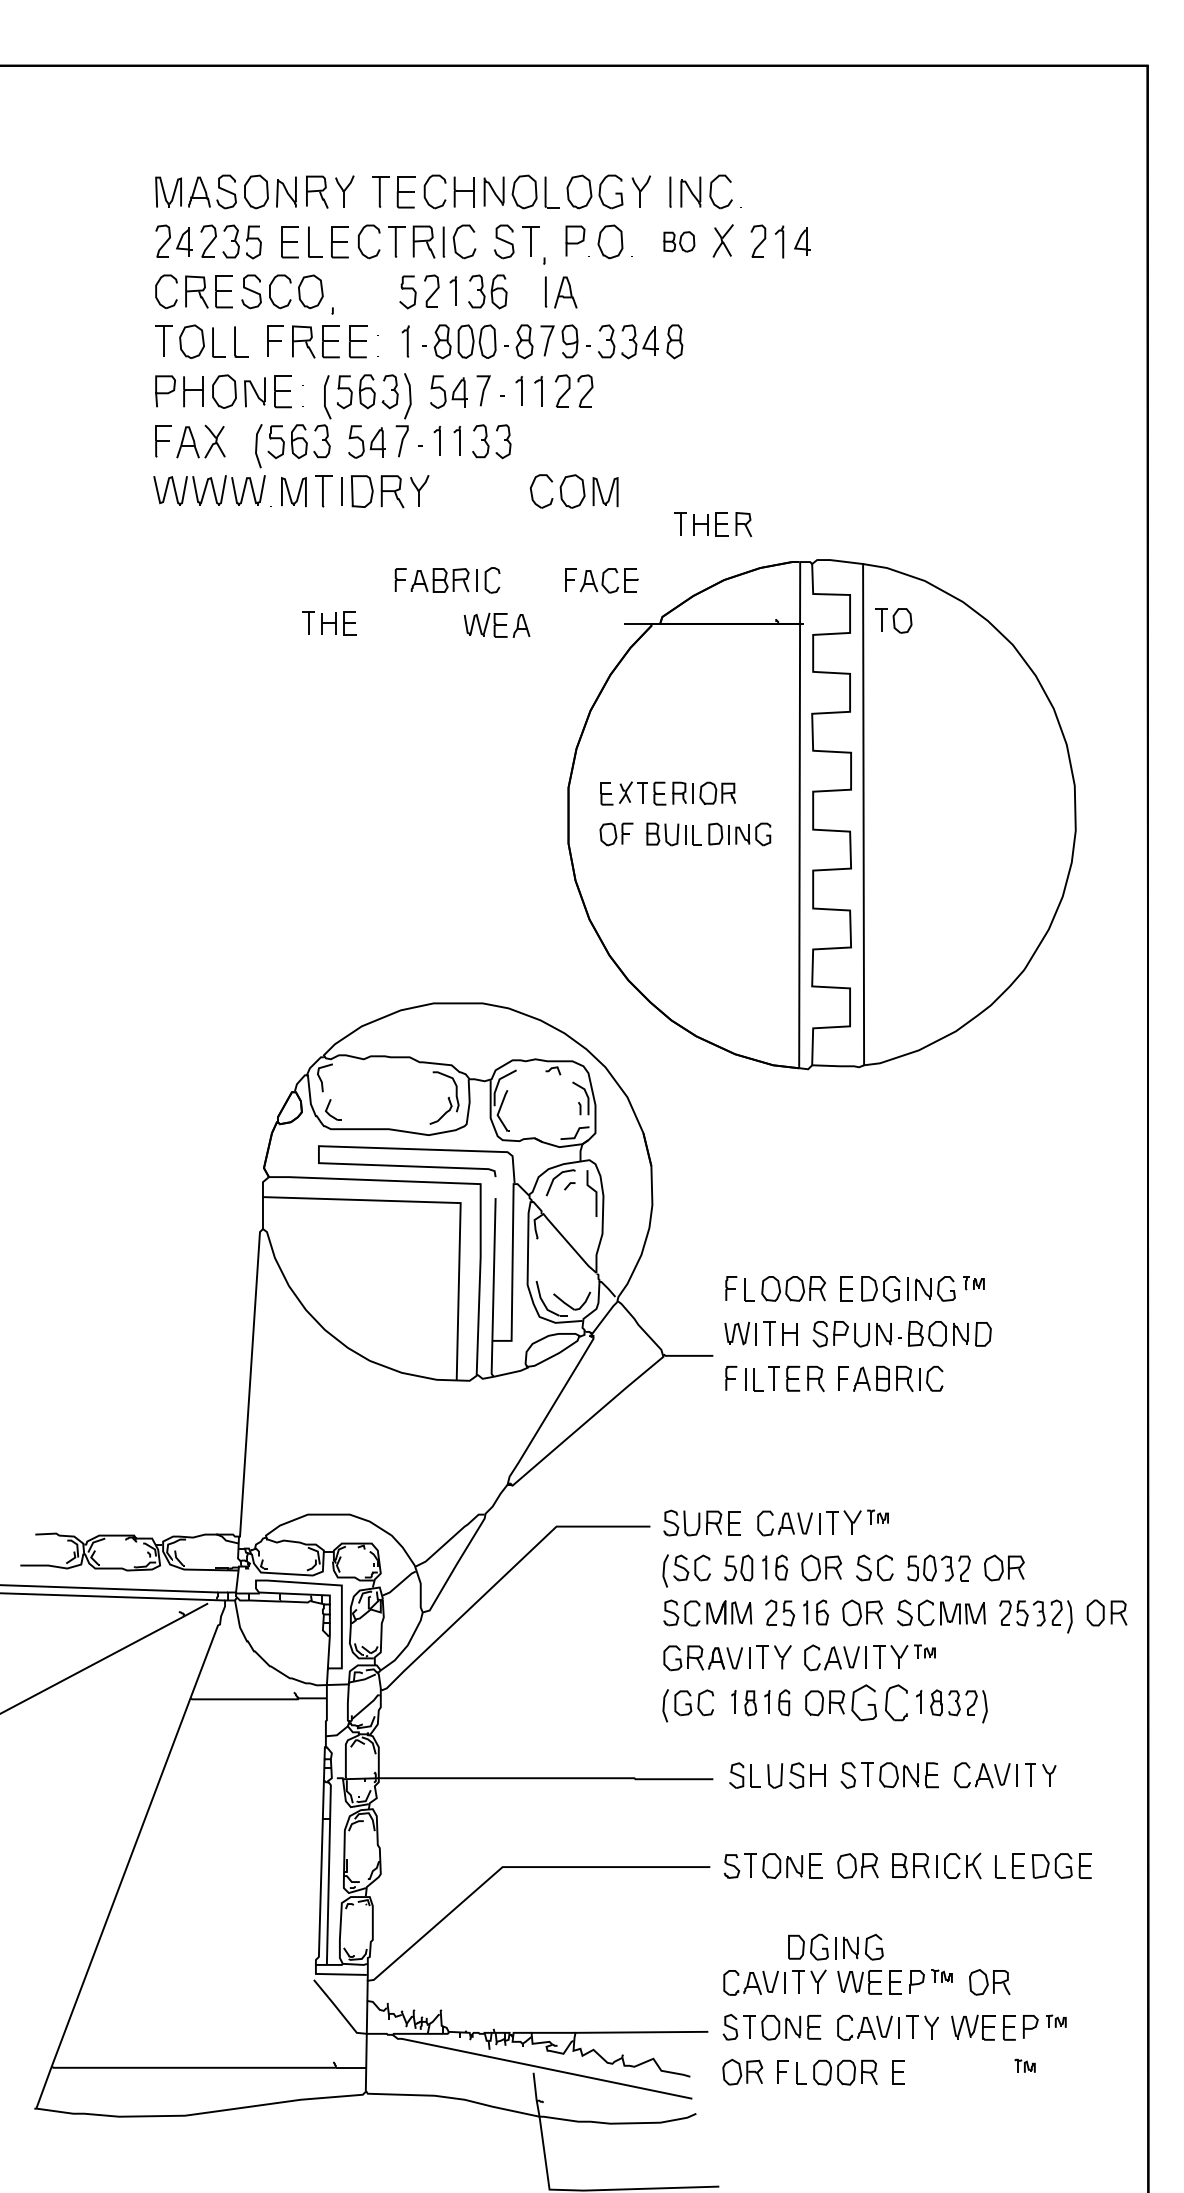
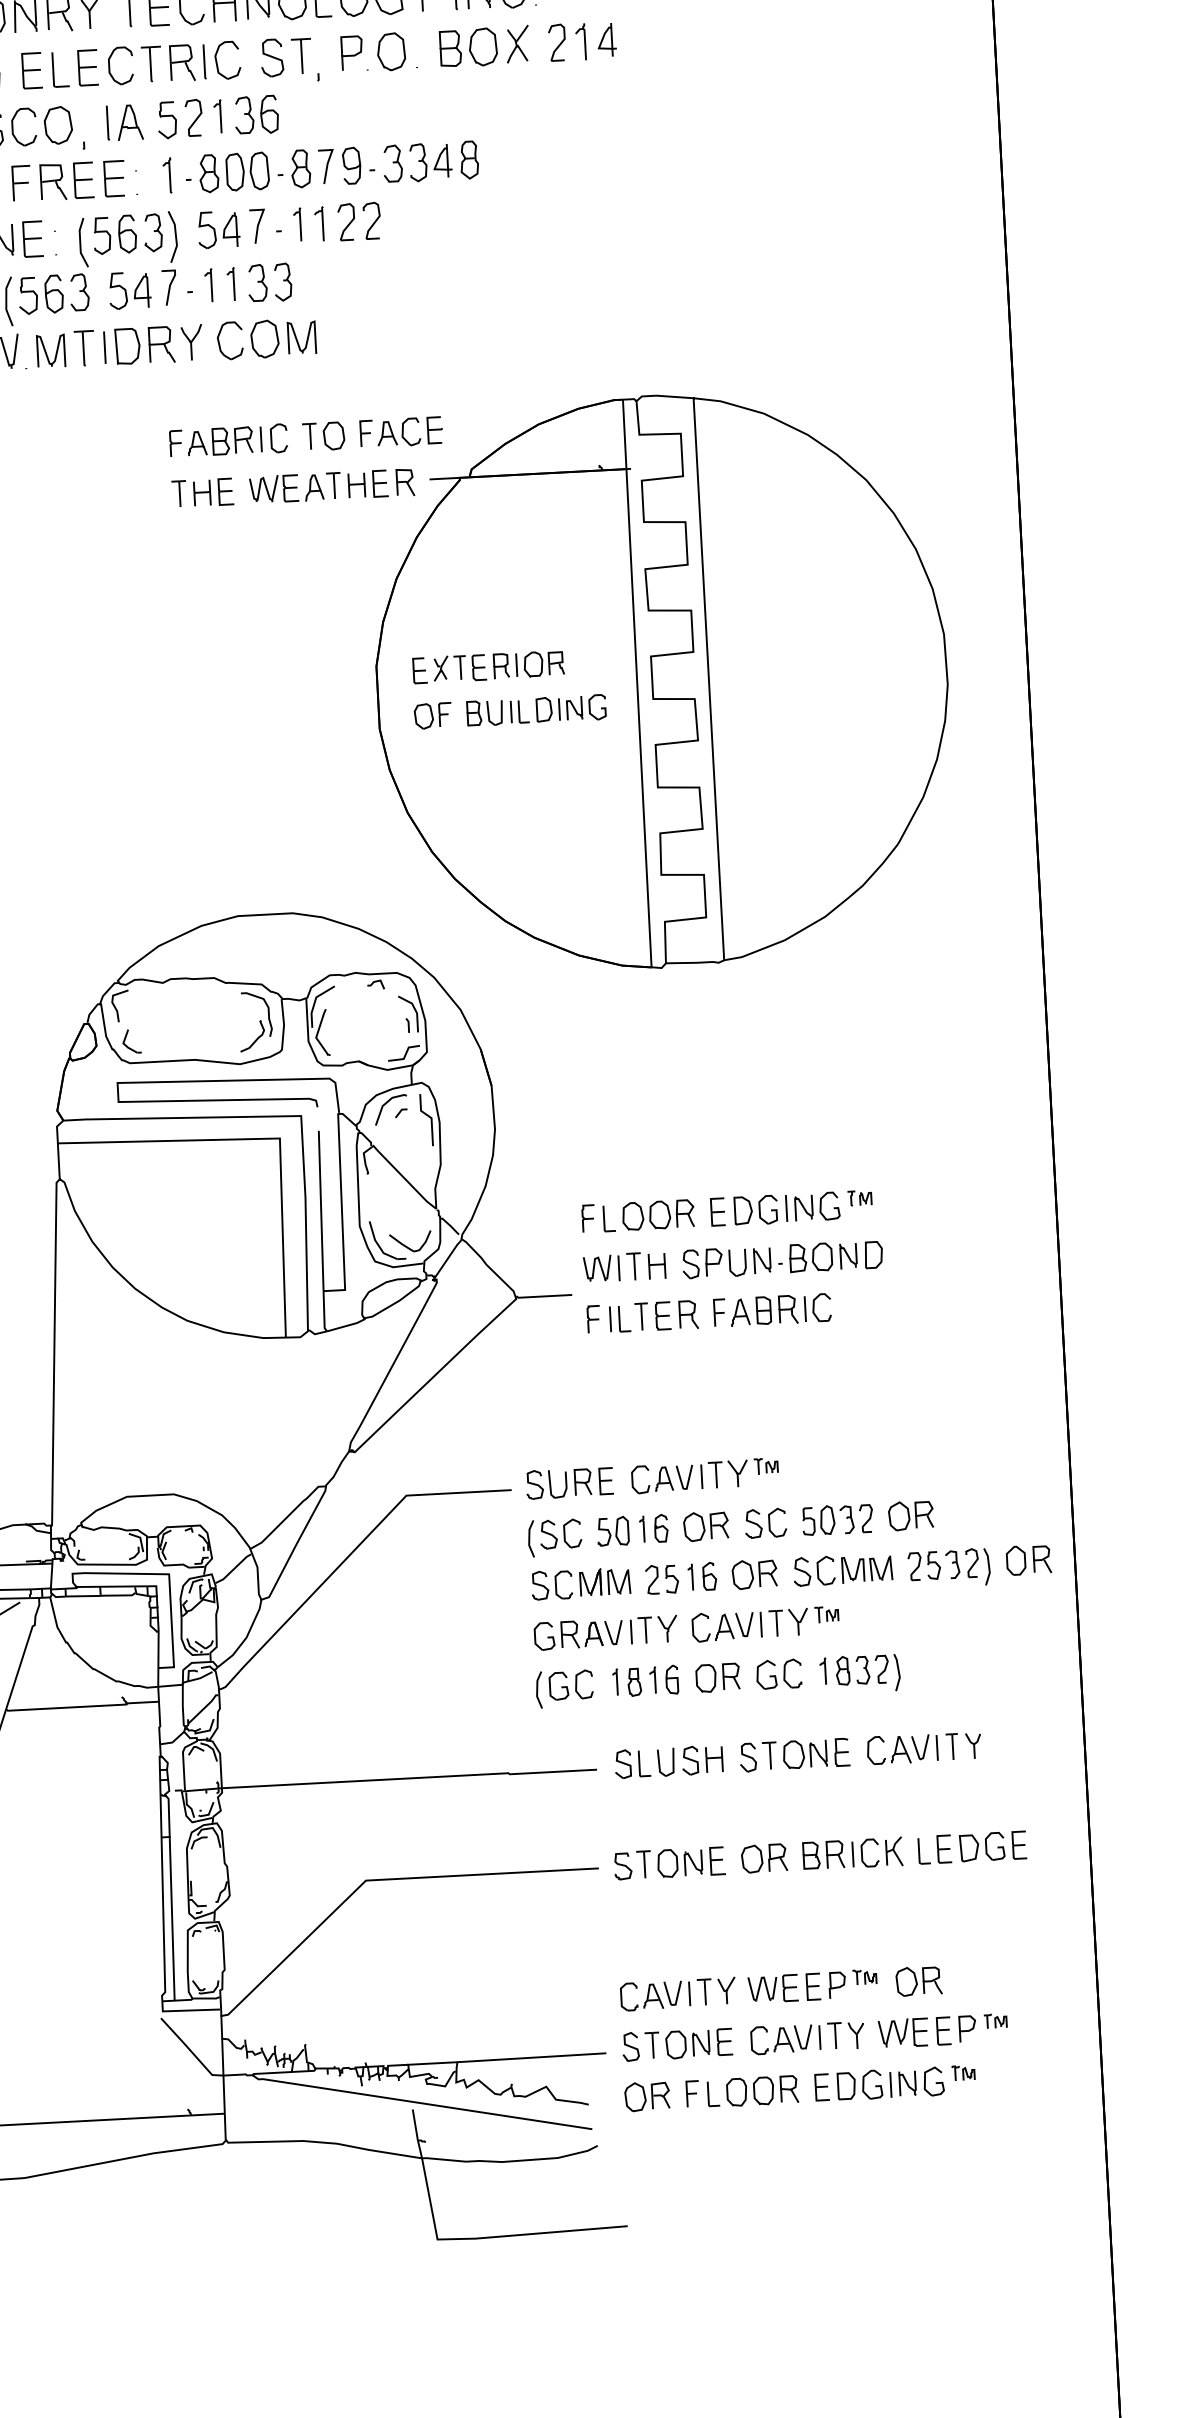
part: (679, 241) -> (468, 47), size x1.67
part: (561, 292) -> (125, 122), moved
part: (573, 491) -> (265, 339), moved
part: (713, 524) -> (371, 484), moved
part: (893, 620) -> (323, 436), moved
part: (329, 623) -> (203, 493), moved
part: (879, 1702) -> (778, 1673), size x0.71
part: (835, 1946) -> (890, 2082), moved

